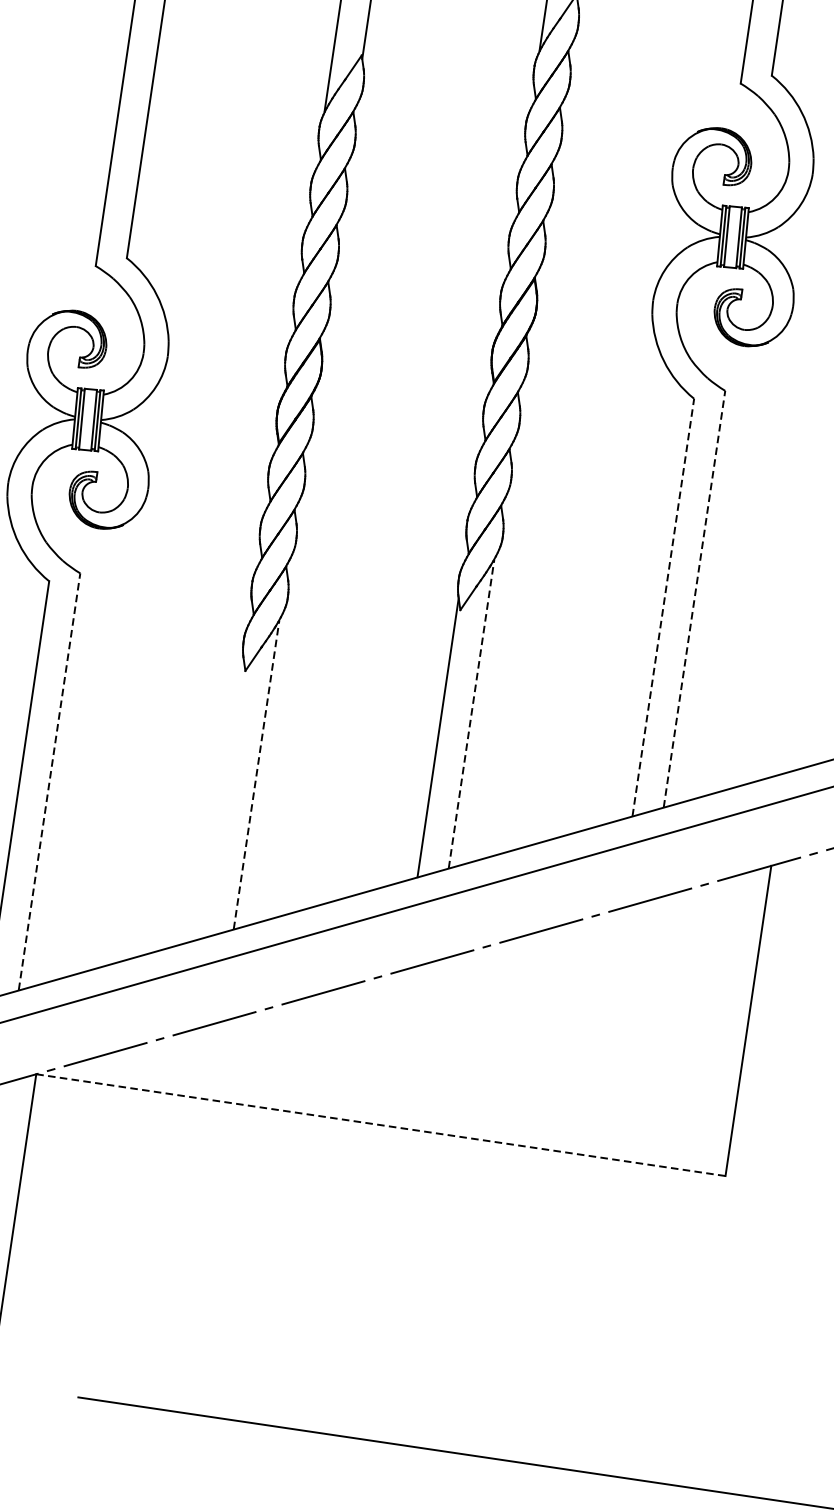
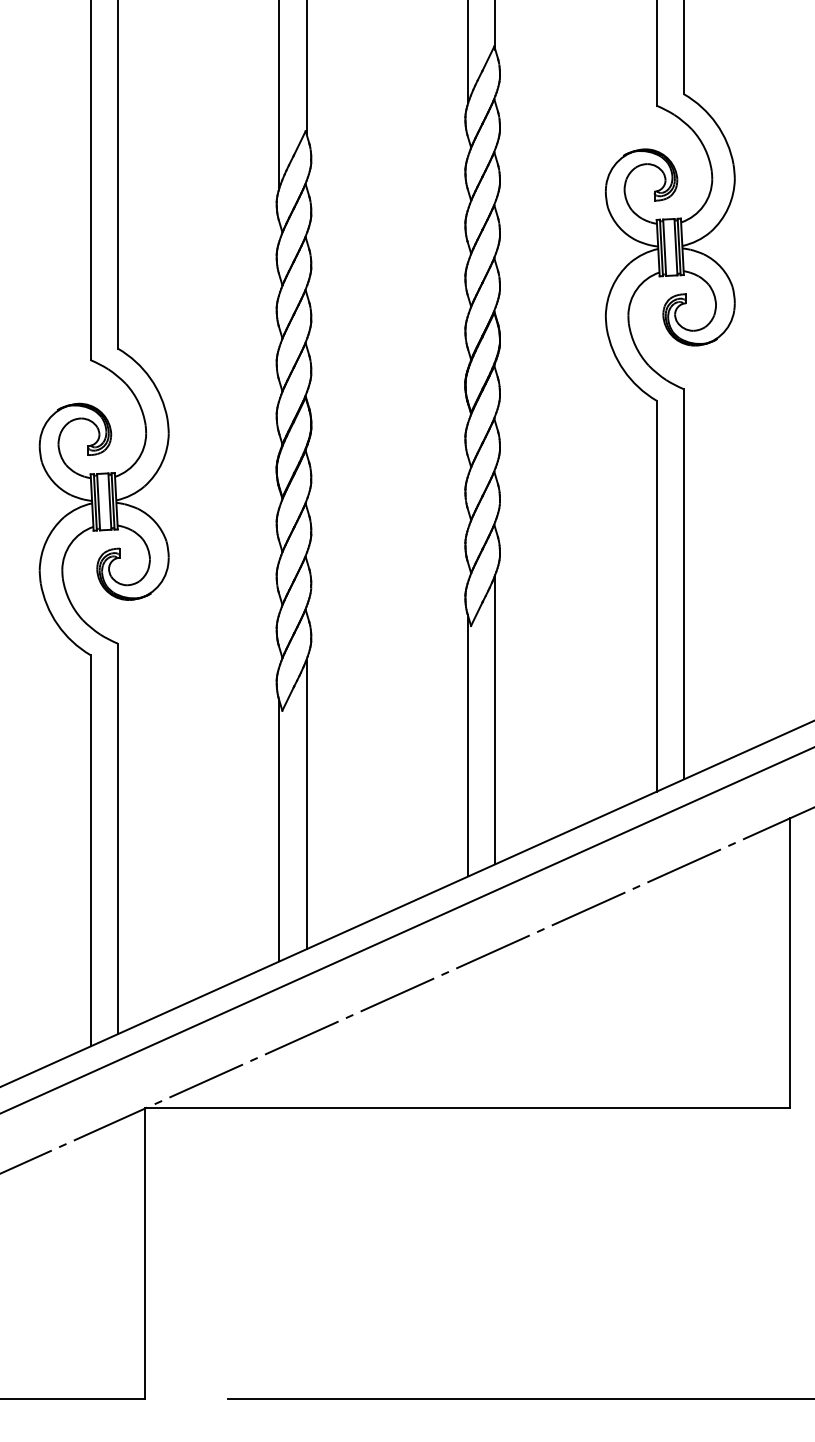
line: (694, 599) -> (684, 584), dashed -> solid
line: (663, 606) -> (656, 595), dashed -> solid
line: (471, 713) -> (495, 719), dashed -> solid
line: (256, 774) -> (306, 804), dashed -> solid
line: (49, 781) -> (117, 838), dashed -> solid
line: (223, 798) -> (279, 830), added
line: (380, 1125) -> (467, 1108), dashed -> solid

